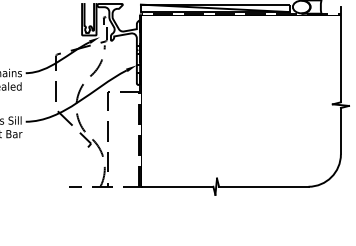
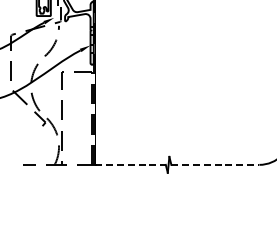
line: (177, 186) -> (130, 164), solid -> dashed
line: (263, 186) -> (215, 164), solid -> dashed

